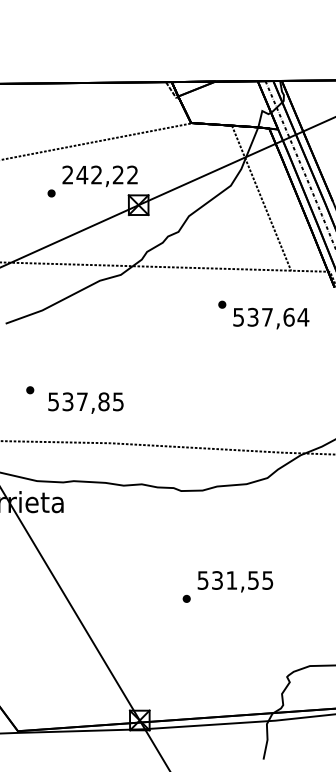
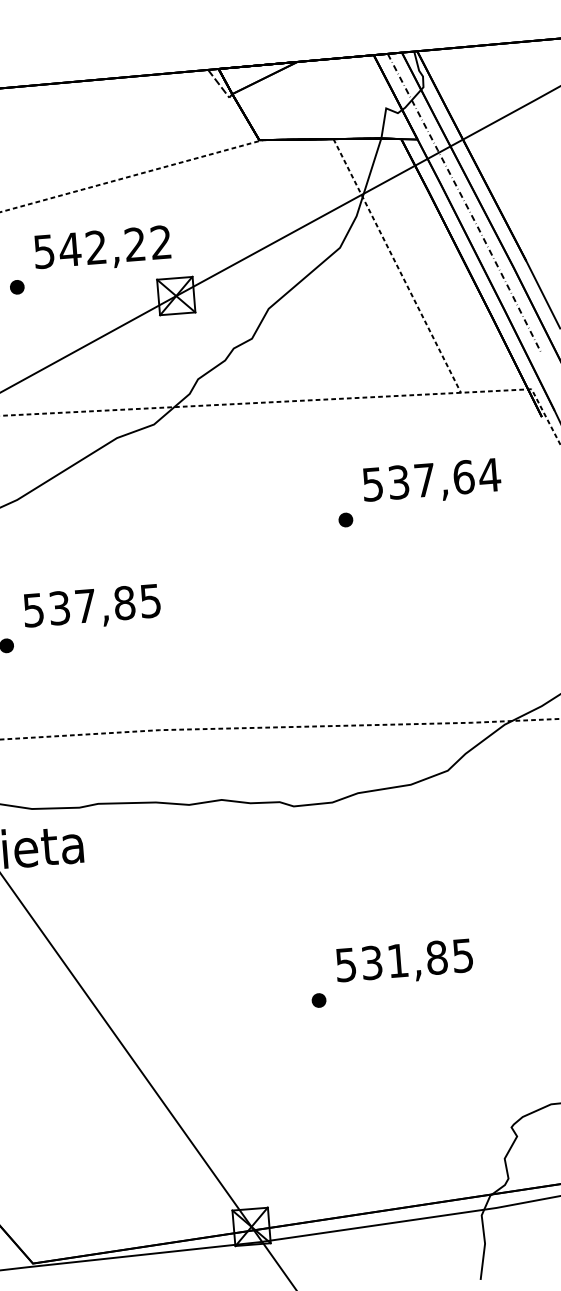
text: (67, 174) -> (43, 250), 242,22 -> 542,22
part: (222, 304) -> (346, 519), moved
text: (85, 402) -> (91, 606), moved
text: (253, 580) -> (437, 957), 531,55 -> 531,85

